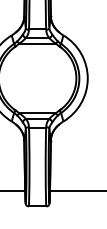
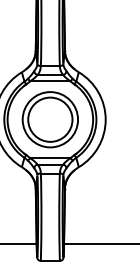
part: (36, 78) -> (49, 119), added

